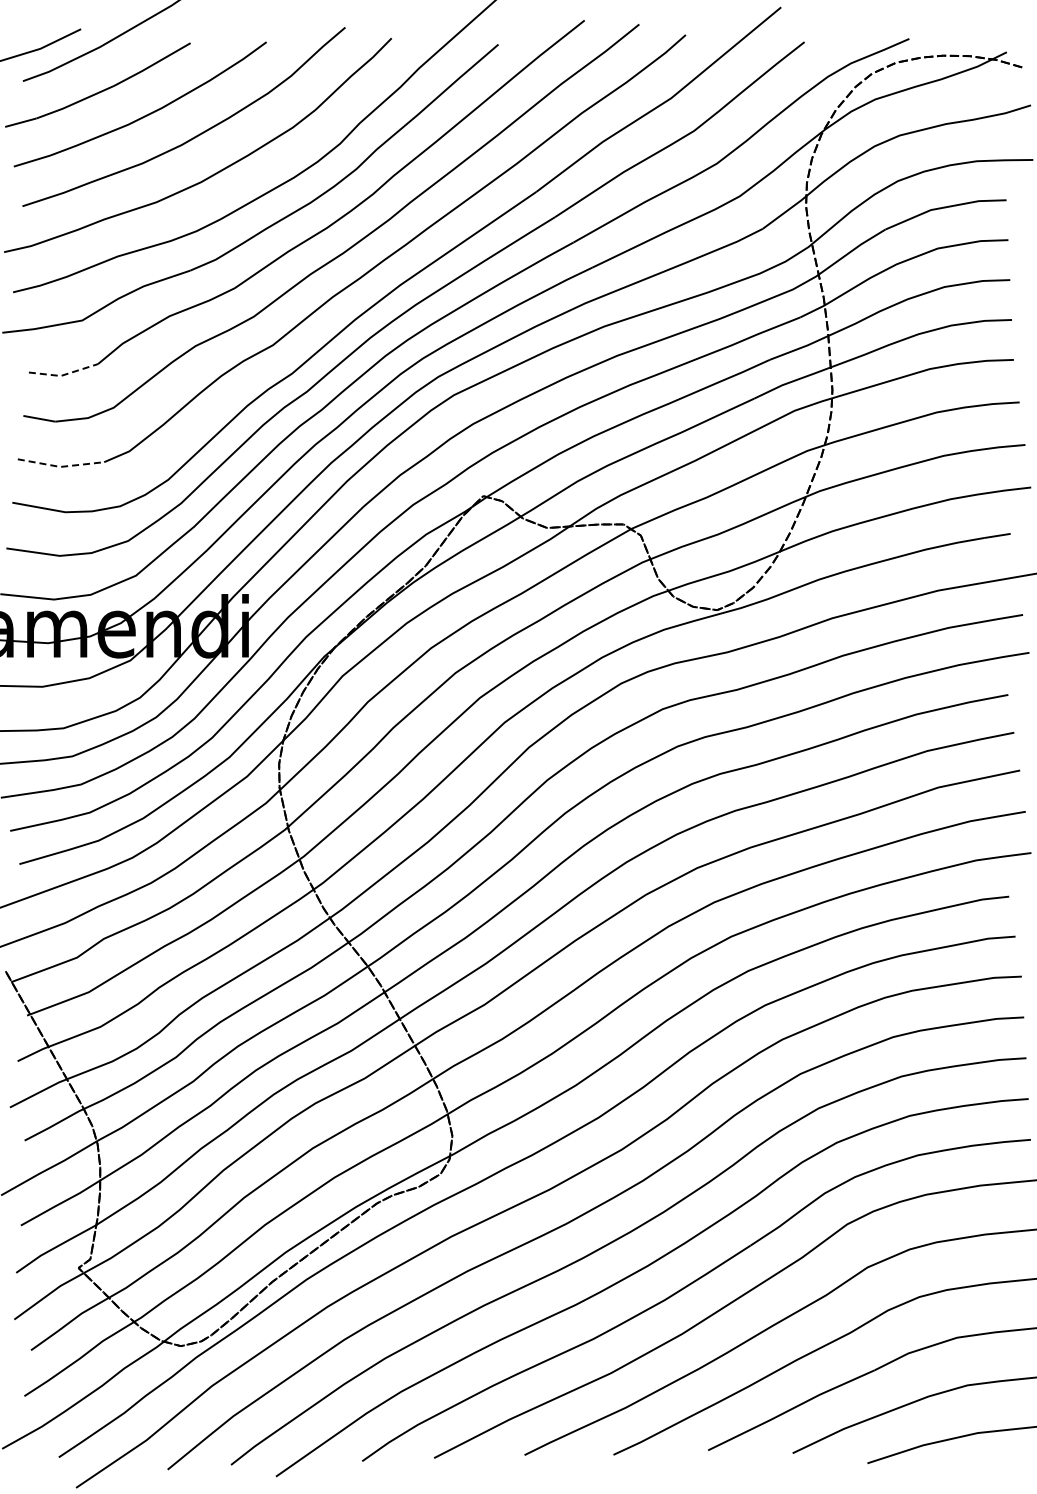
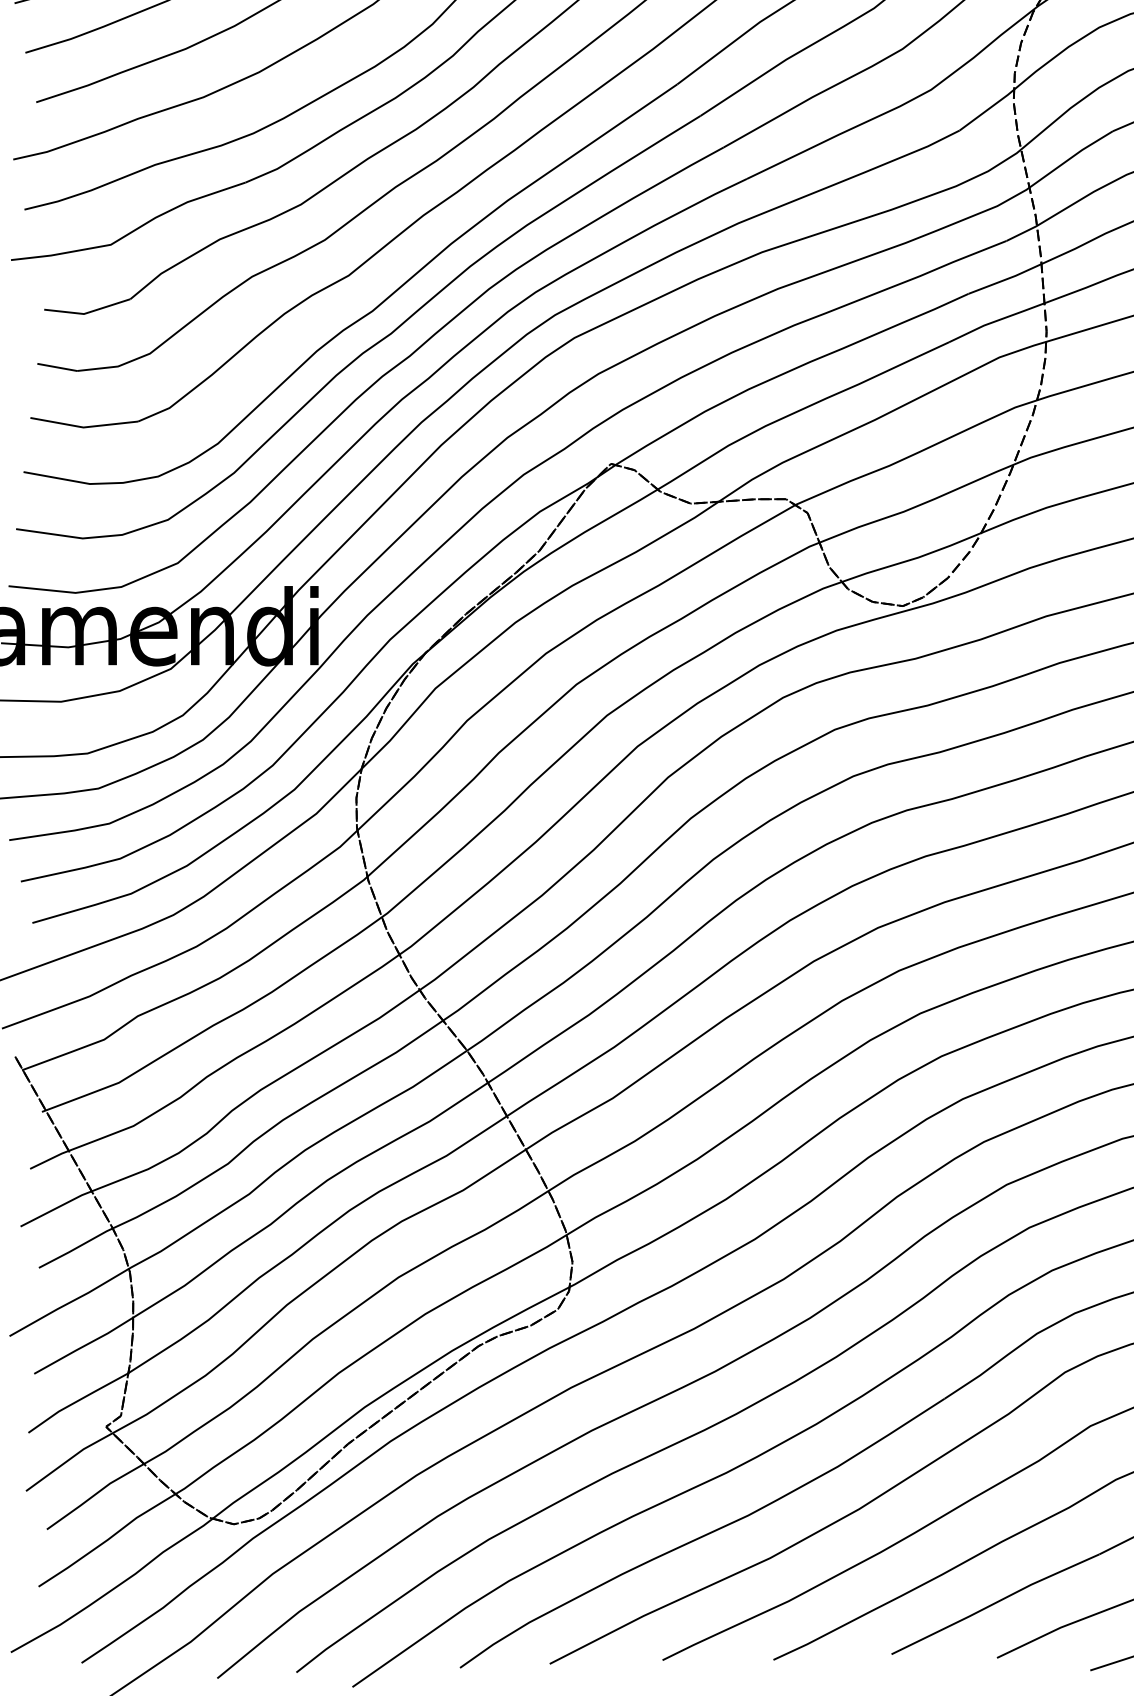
line: (63, 375) -> (87, 313), dashed -> solid
line: (60, 466) -> (83, 426), dashed -> solid

